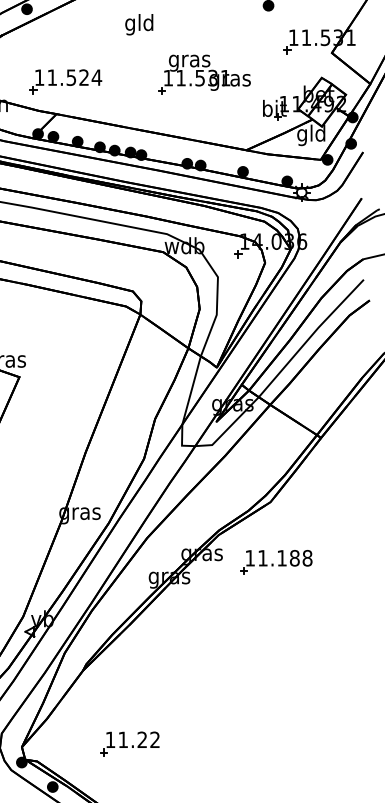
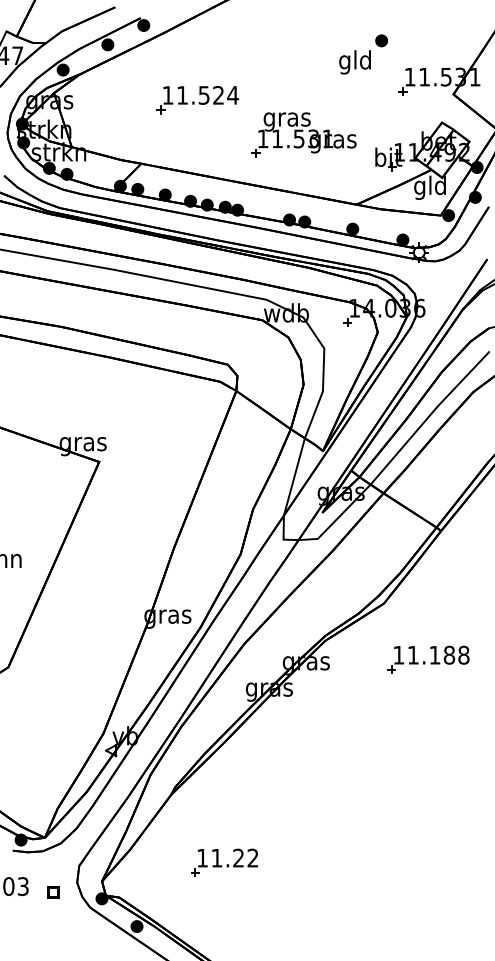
text: (138, 24) -> (354, 62), moved
part: (204, 74) -> (303, 134), moved
part: (65, 82) -> (197, 100), moved
part: (276, 562) -> (428, 659), moved
part: (129, 743) -> (224, 862), moved

